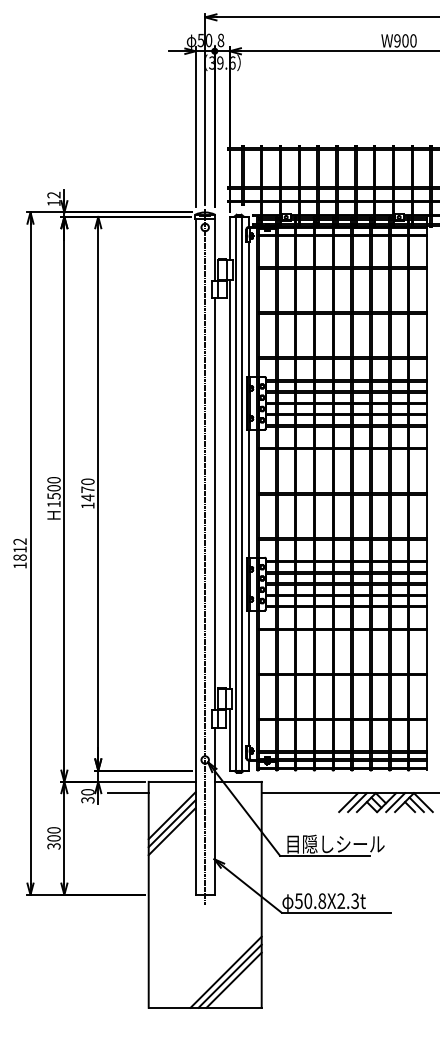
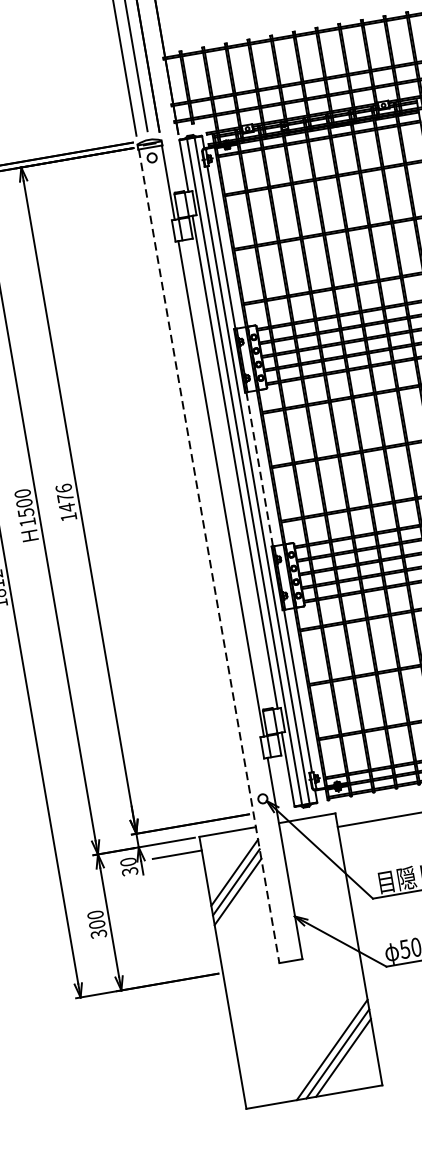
text: (87, 481) -> (63, 488), 1470 -> 1476
line: (248, 494) -> (259, 470), solid -> dashed
line: (195, 557) -> (209, 557), solid -> dashed
line: (205, 557) -> (221, 555), removed

